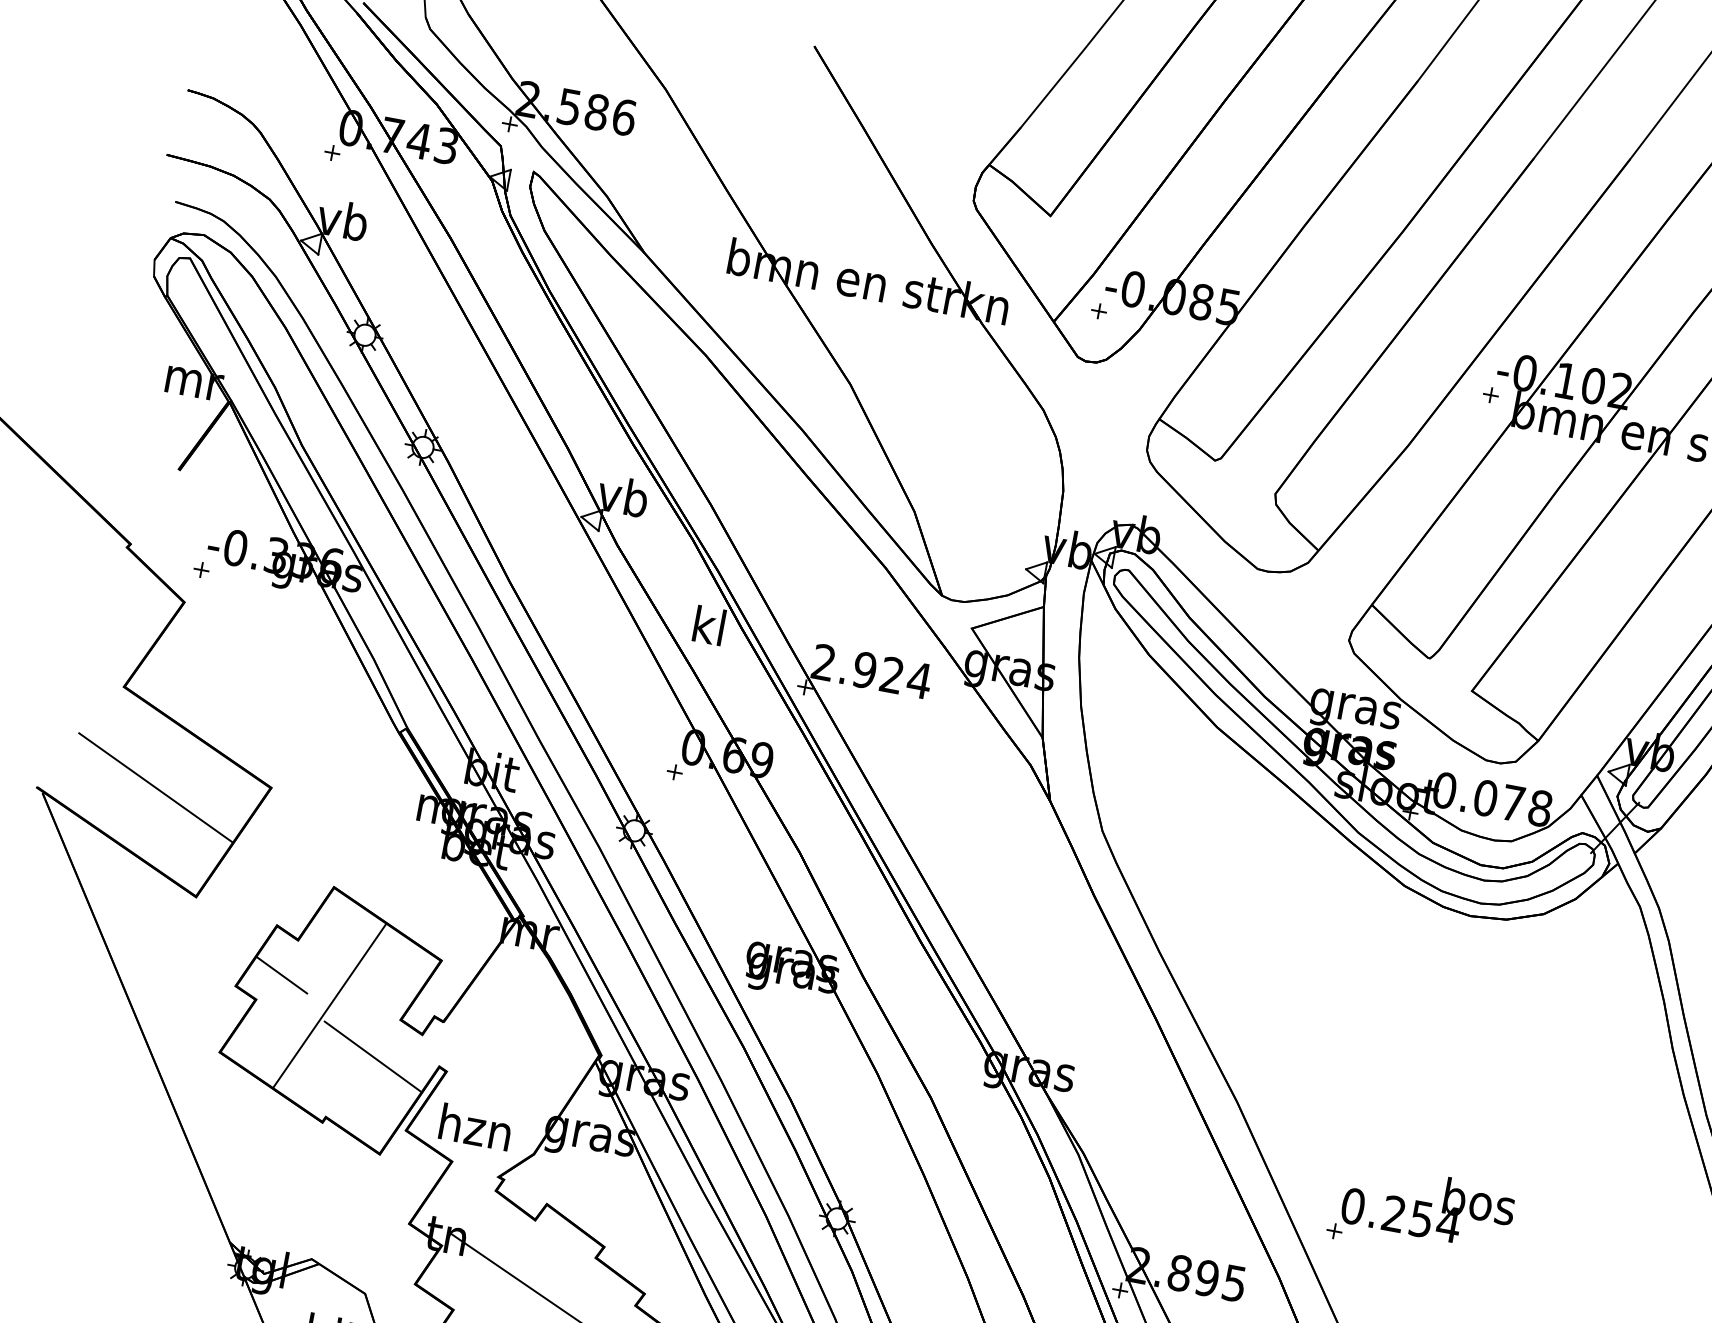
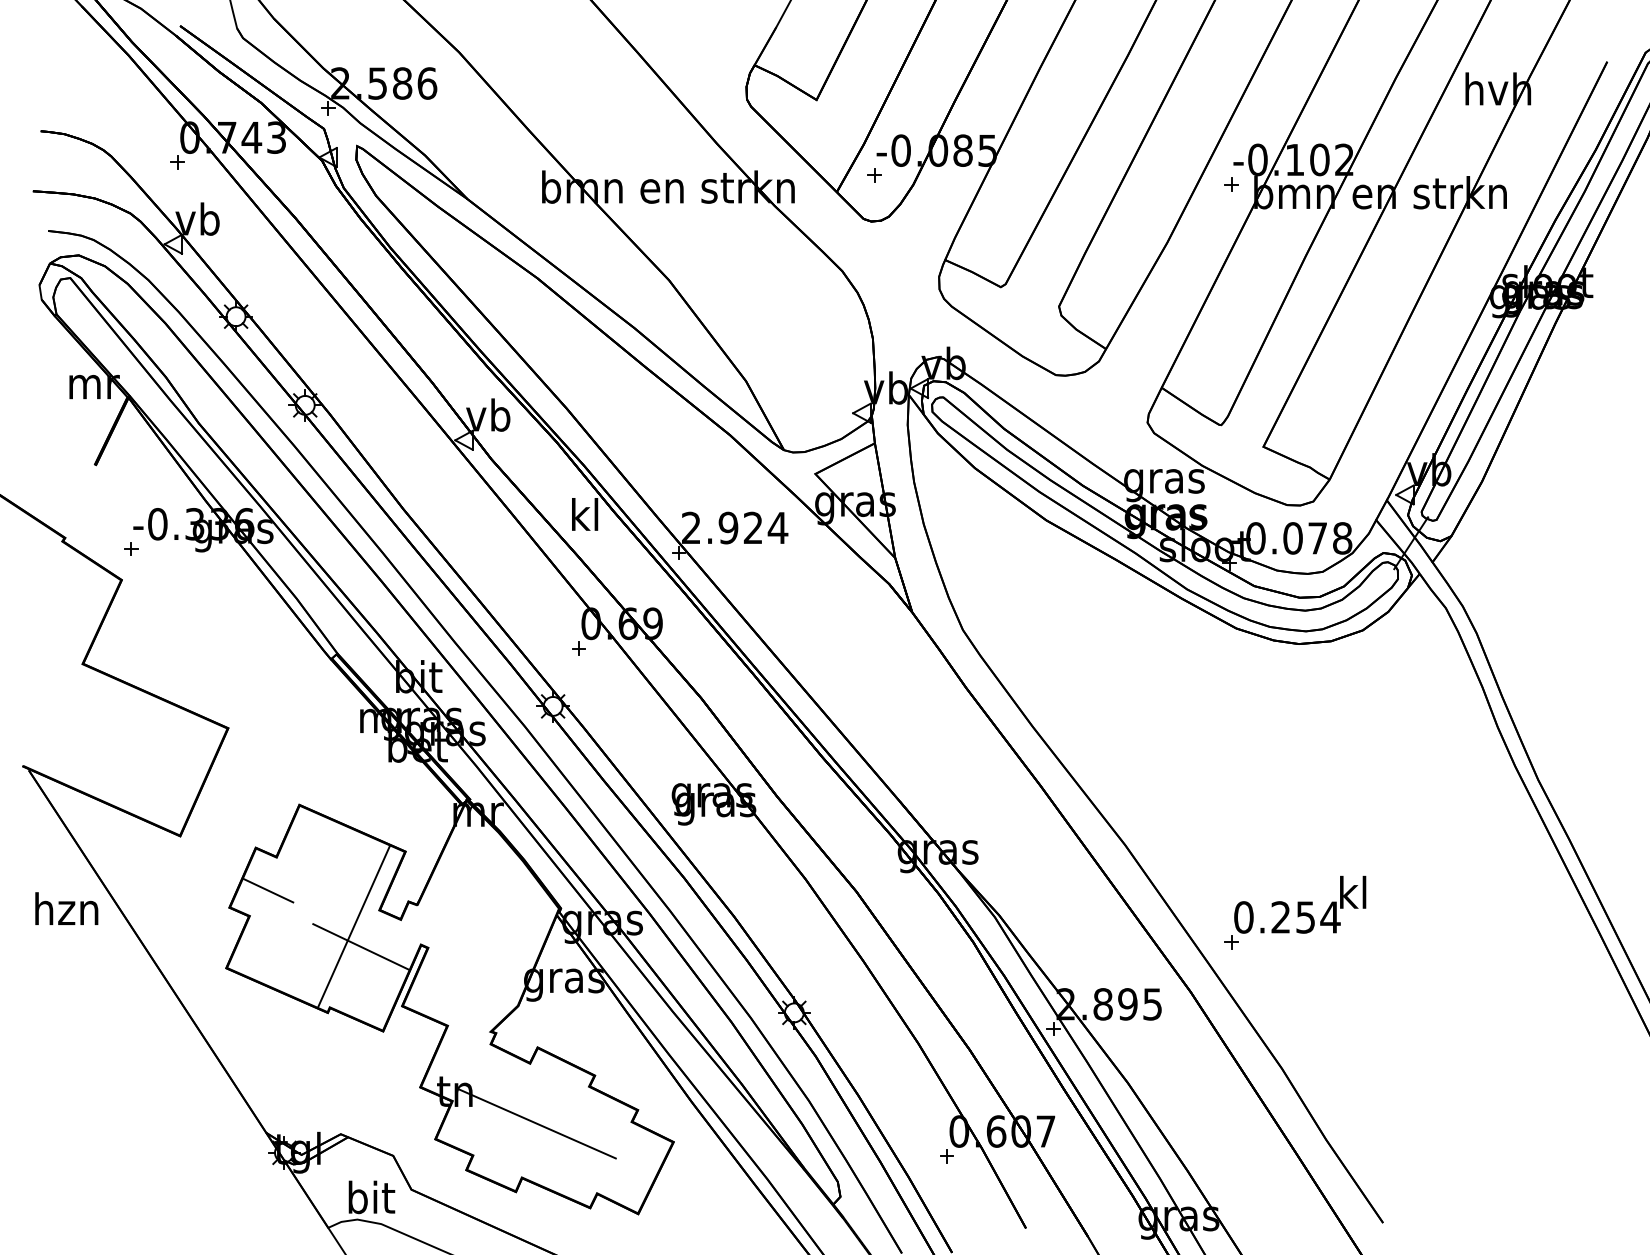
line: (155, 786) -> (126, 746), removed
line: (329, 1005) -> (353, 926), moved
text: (475, 1126) -> (66, 908), moved
text: (1479, 1201) -> (1353, 892), bos -> kl

